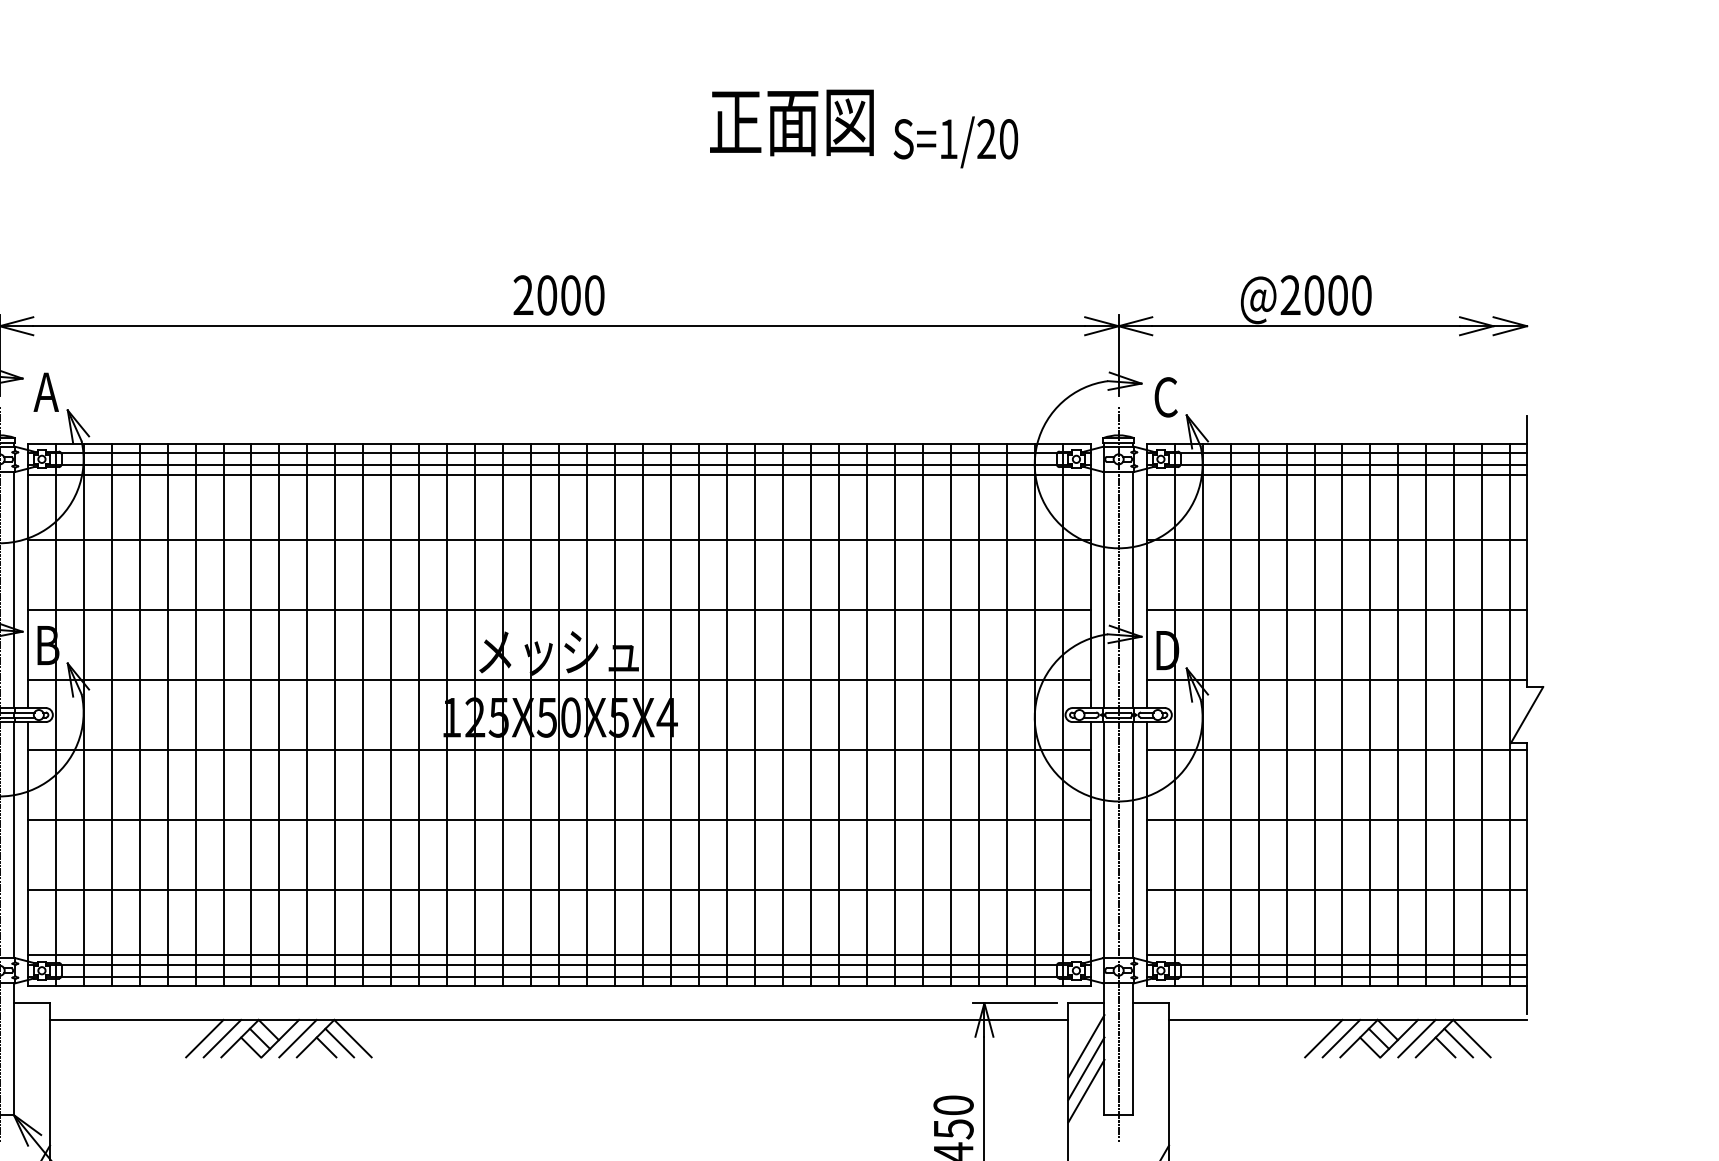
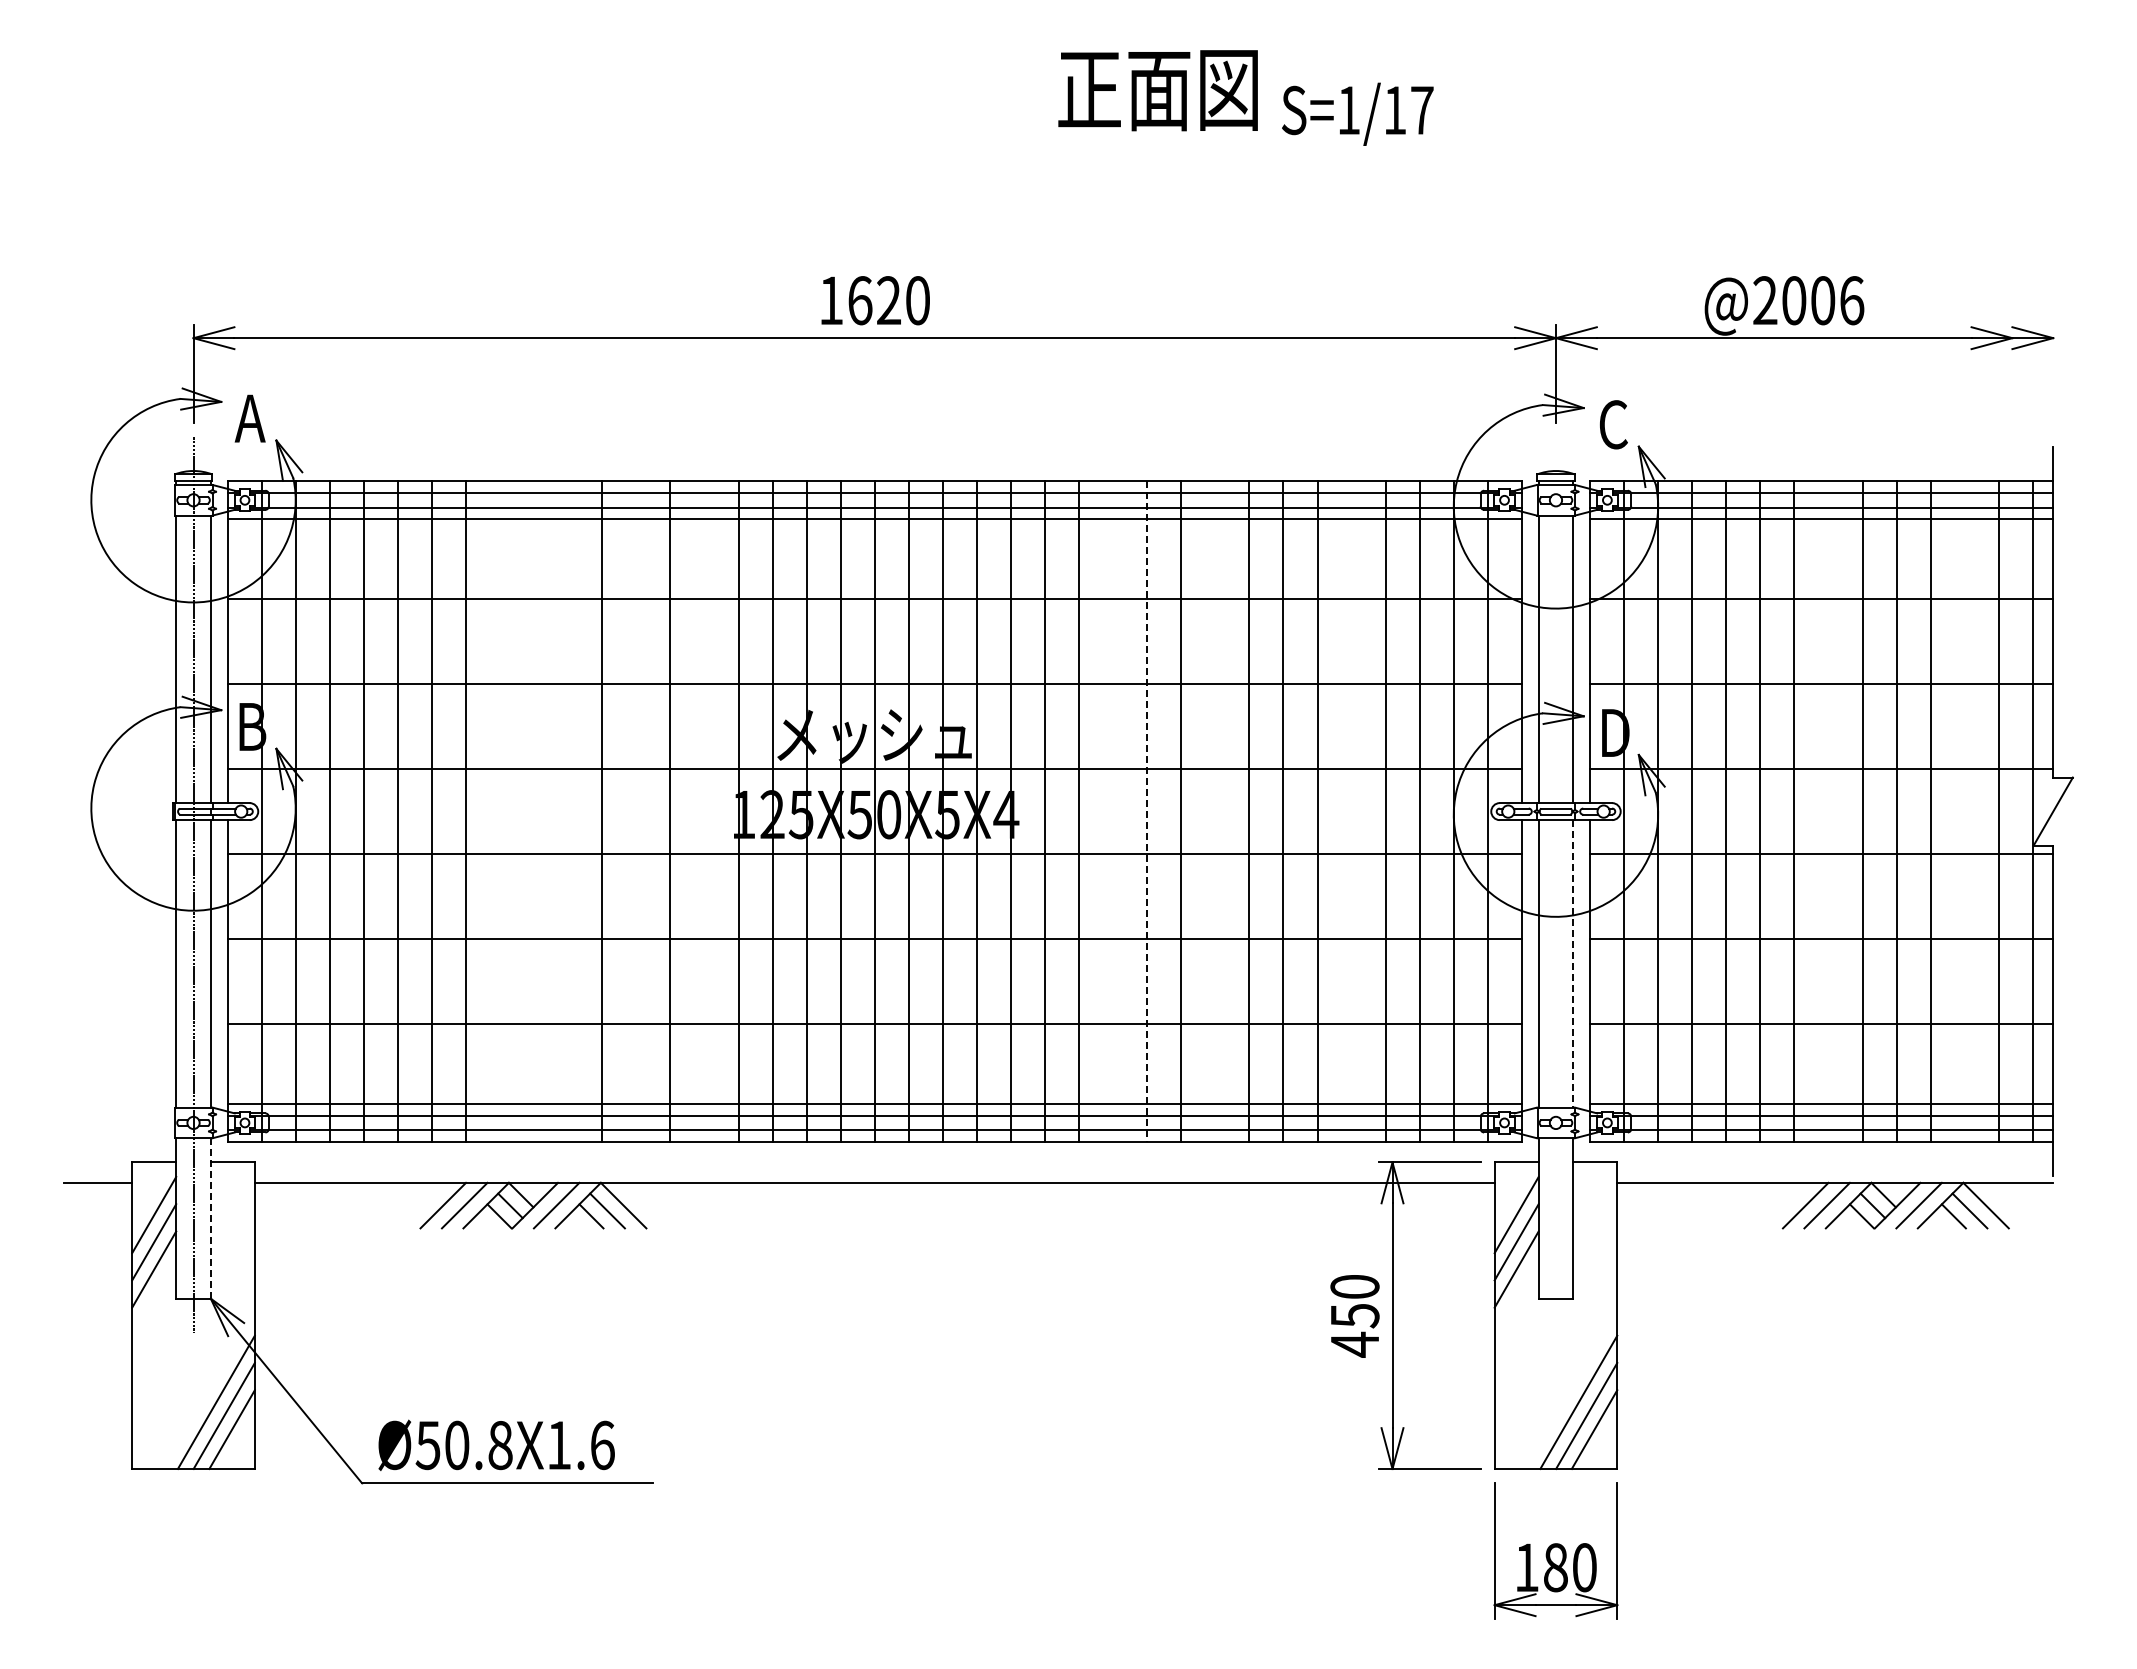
text: (997, 139) -> (1408, 110), S=1/20 -> S=1/17
text: (547, 295) -> (860, 300), 2000 -> 1620
text: (1362, 295) -> (1852, 300), @2000 -> @2006
line: (251, 714) -> (500, 811), removed
line: (279, 714) -> (534, 811), removed
line: (307, 714) -> (568, 811), removed
line: (363, 714) -> (636, 811), removed
line: (419, 714) -> (704, 811), removed
line: (755, 714) -> (1113, 811), removed
line: (839, 714) -> (1215, 811), removed
line: (950, 714) -> (1351, 811), removed
line: (1342, 714) -> (1828, 811), removed
line: (1454, 714) -> (1964, 811), removed
line: (783, 715) -> (1147, 812), solid -> dashed
line: (1118, 774) -> (1555, 884), removed
line: (1133, 839) -> (1573, 963), solid -> dashed
line: (13, 1049) -> (210, 1218), solid -> dashed

